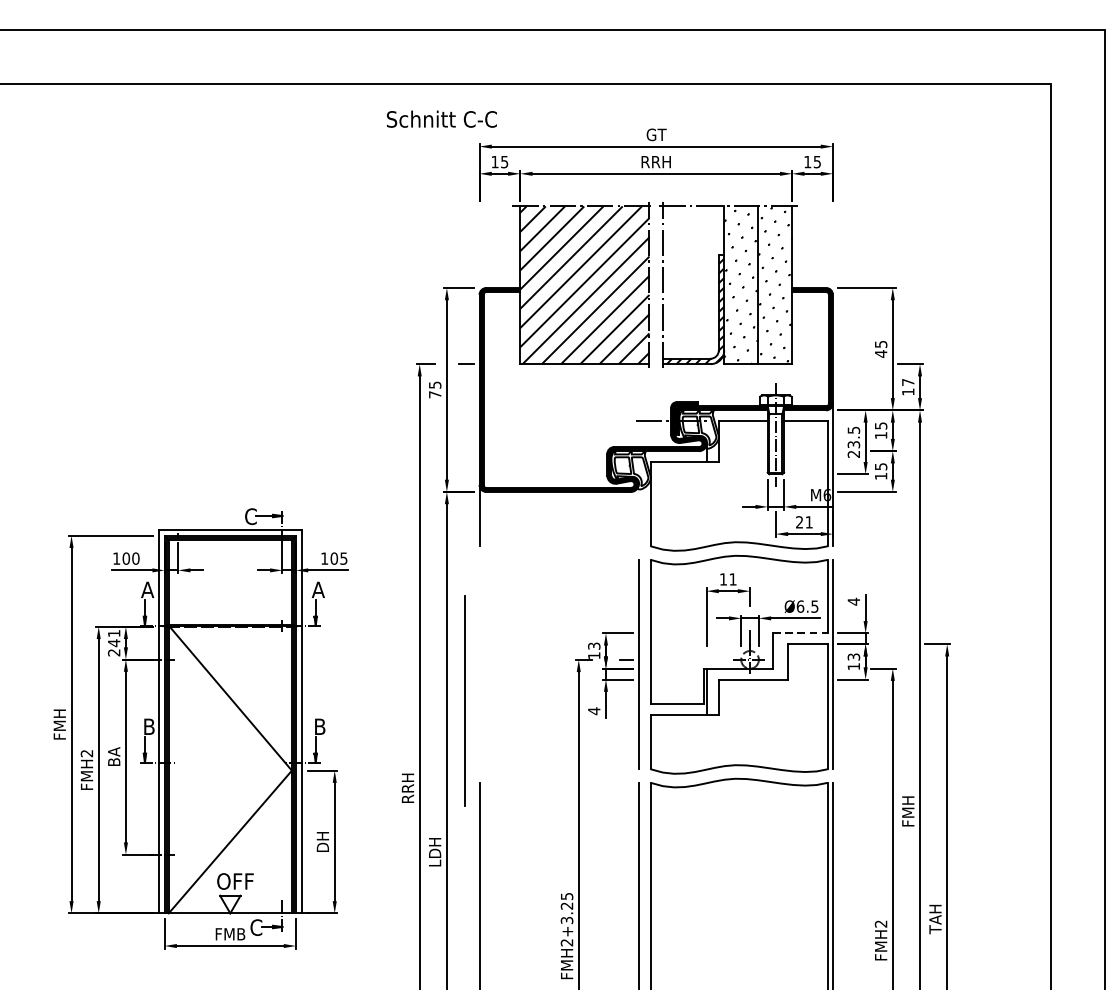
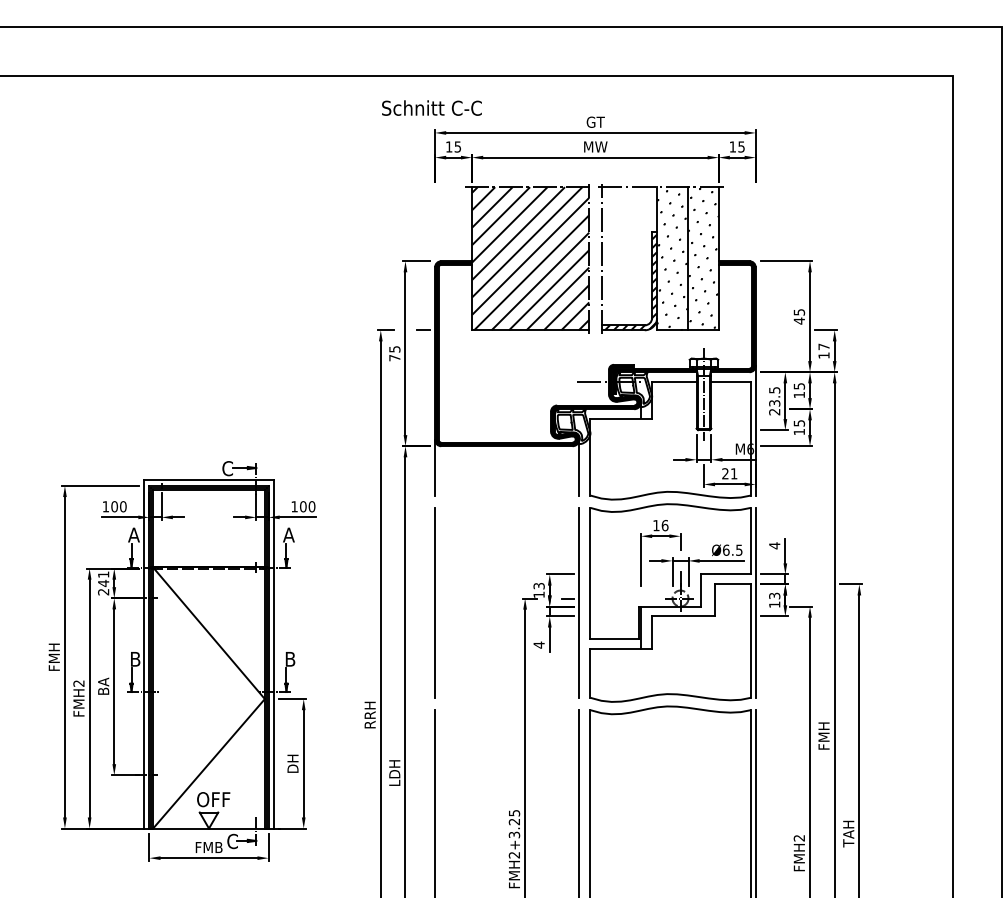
text: (441, 118) -> (431, 107), moved
text: (656, 161) -> (595, 146), RRH -> MW
line: (638, 515) -> (579, 467), added
text: (343, 558) -> (311, 506), 105 -> 100
text: (732, 579) -> (664, 525), 11 -> 16
line: (800, 633) -> (726, 574), dashed -> solid
line: (464, 700) -> (434, 602), moved

